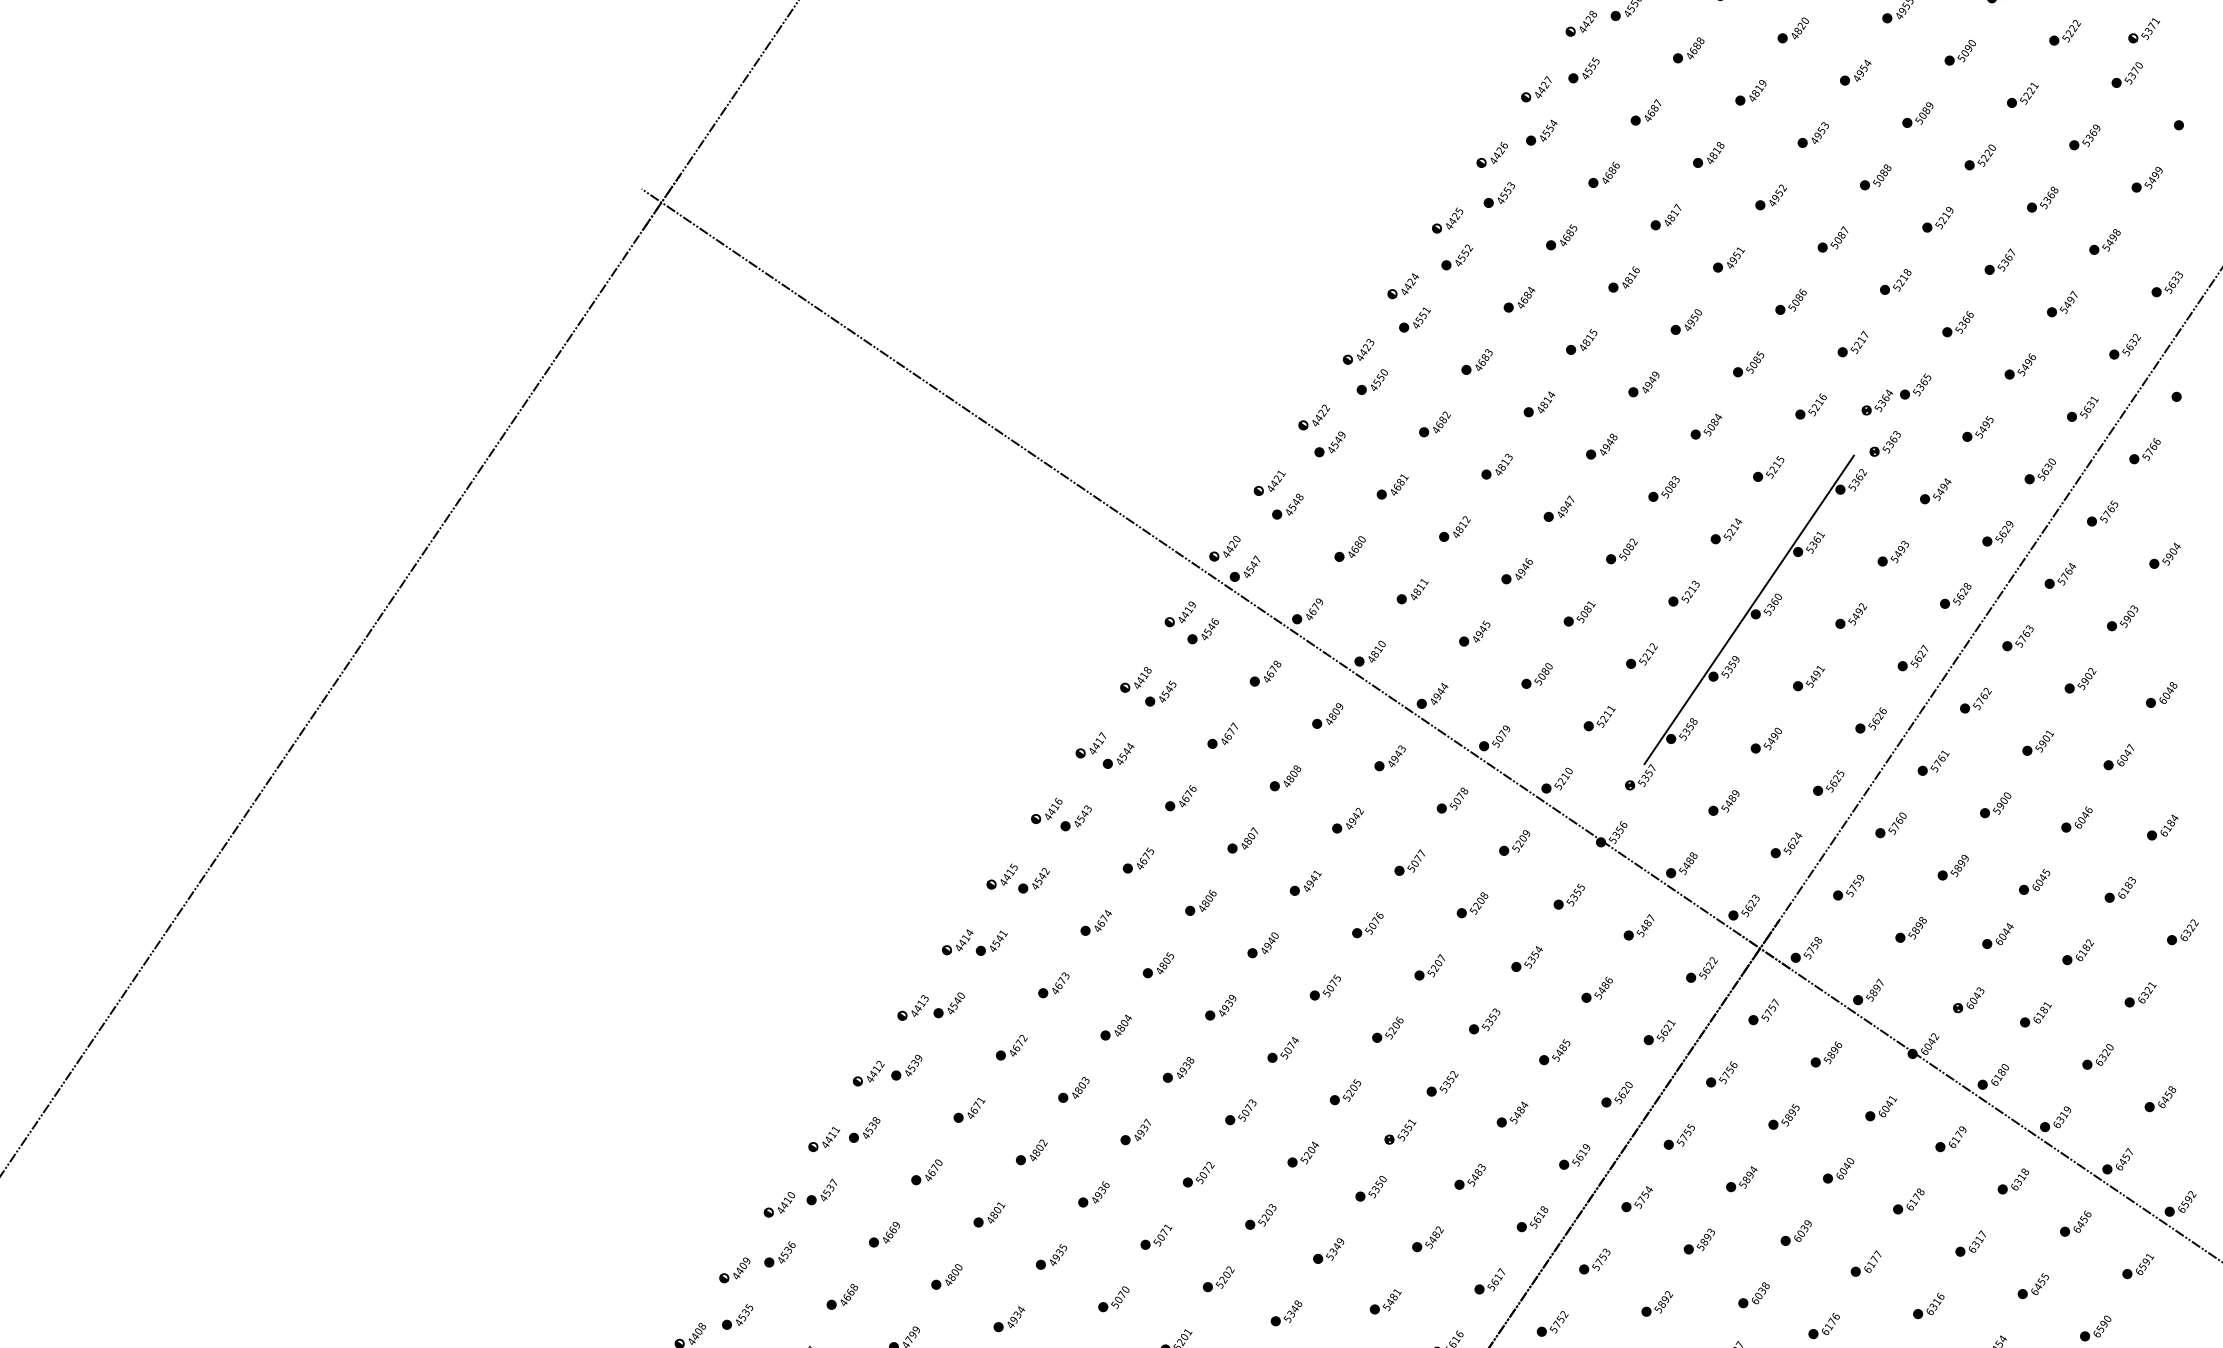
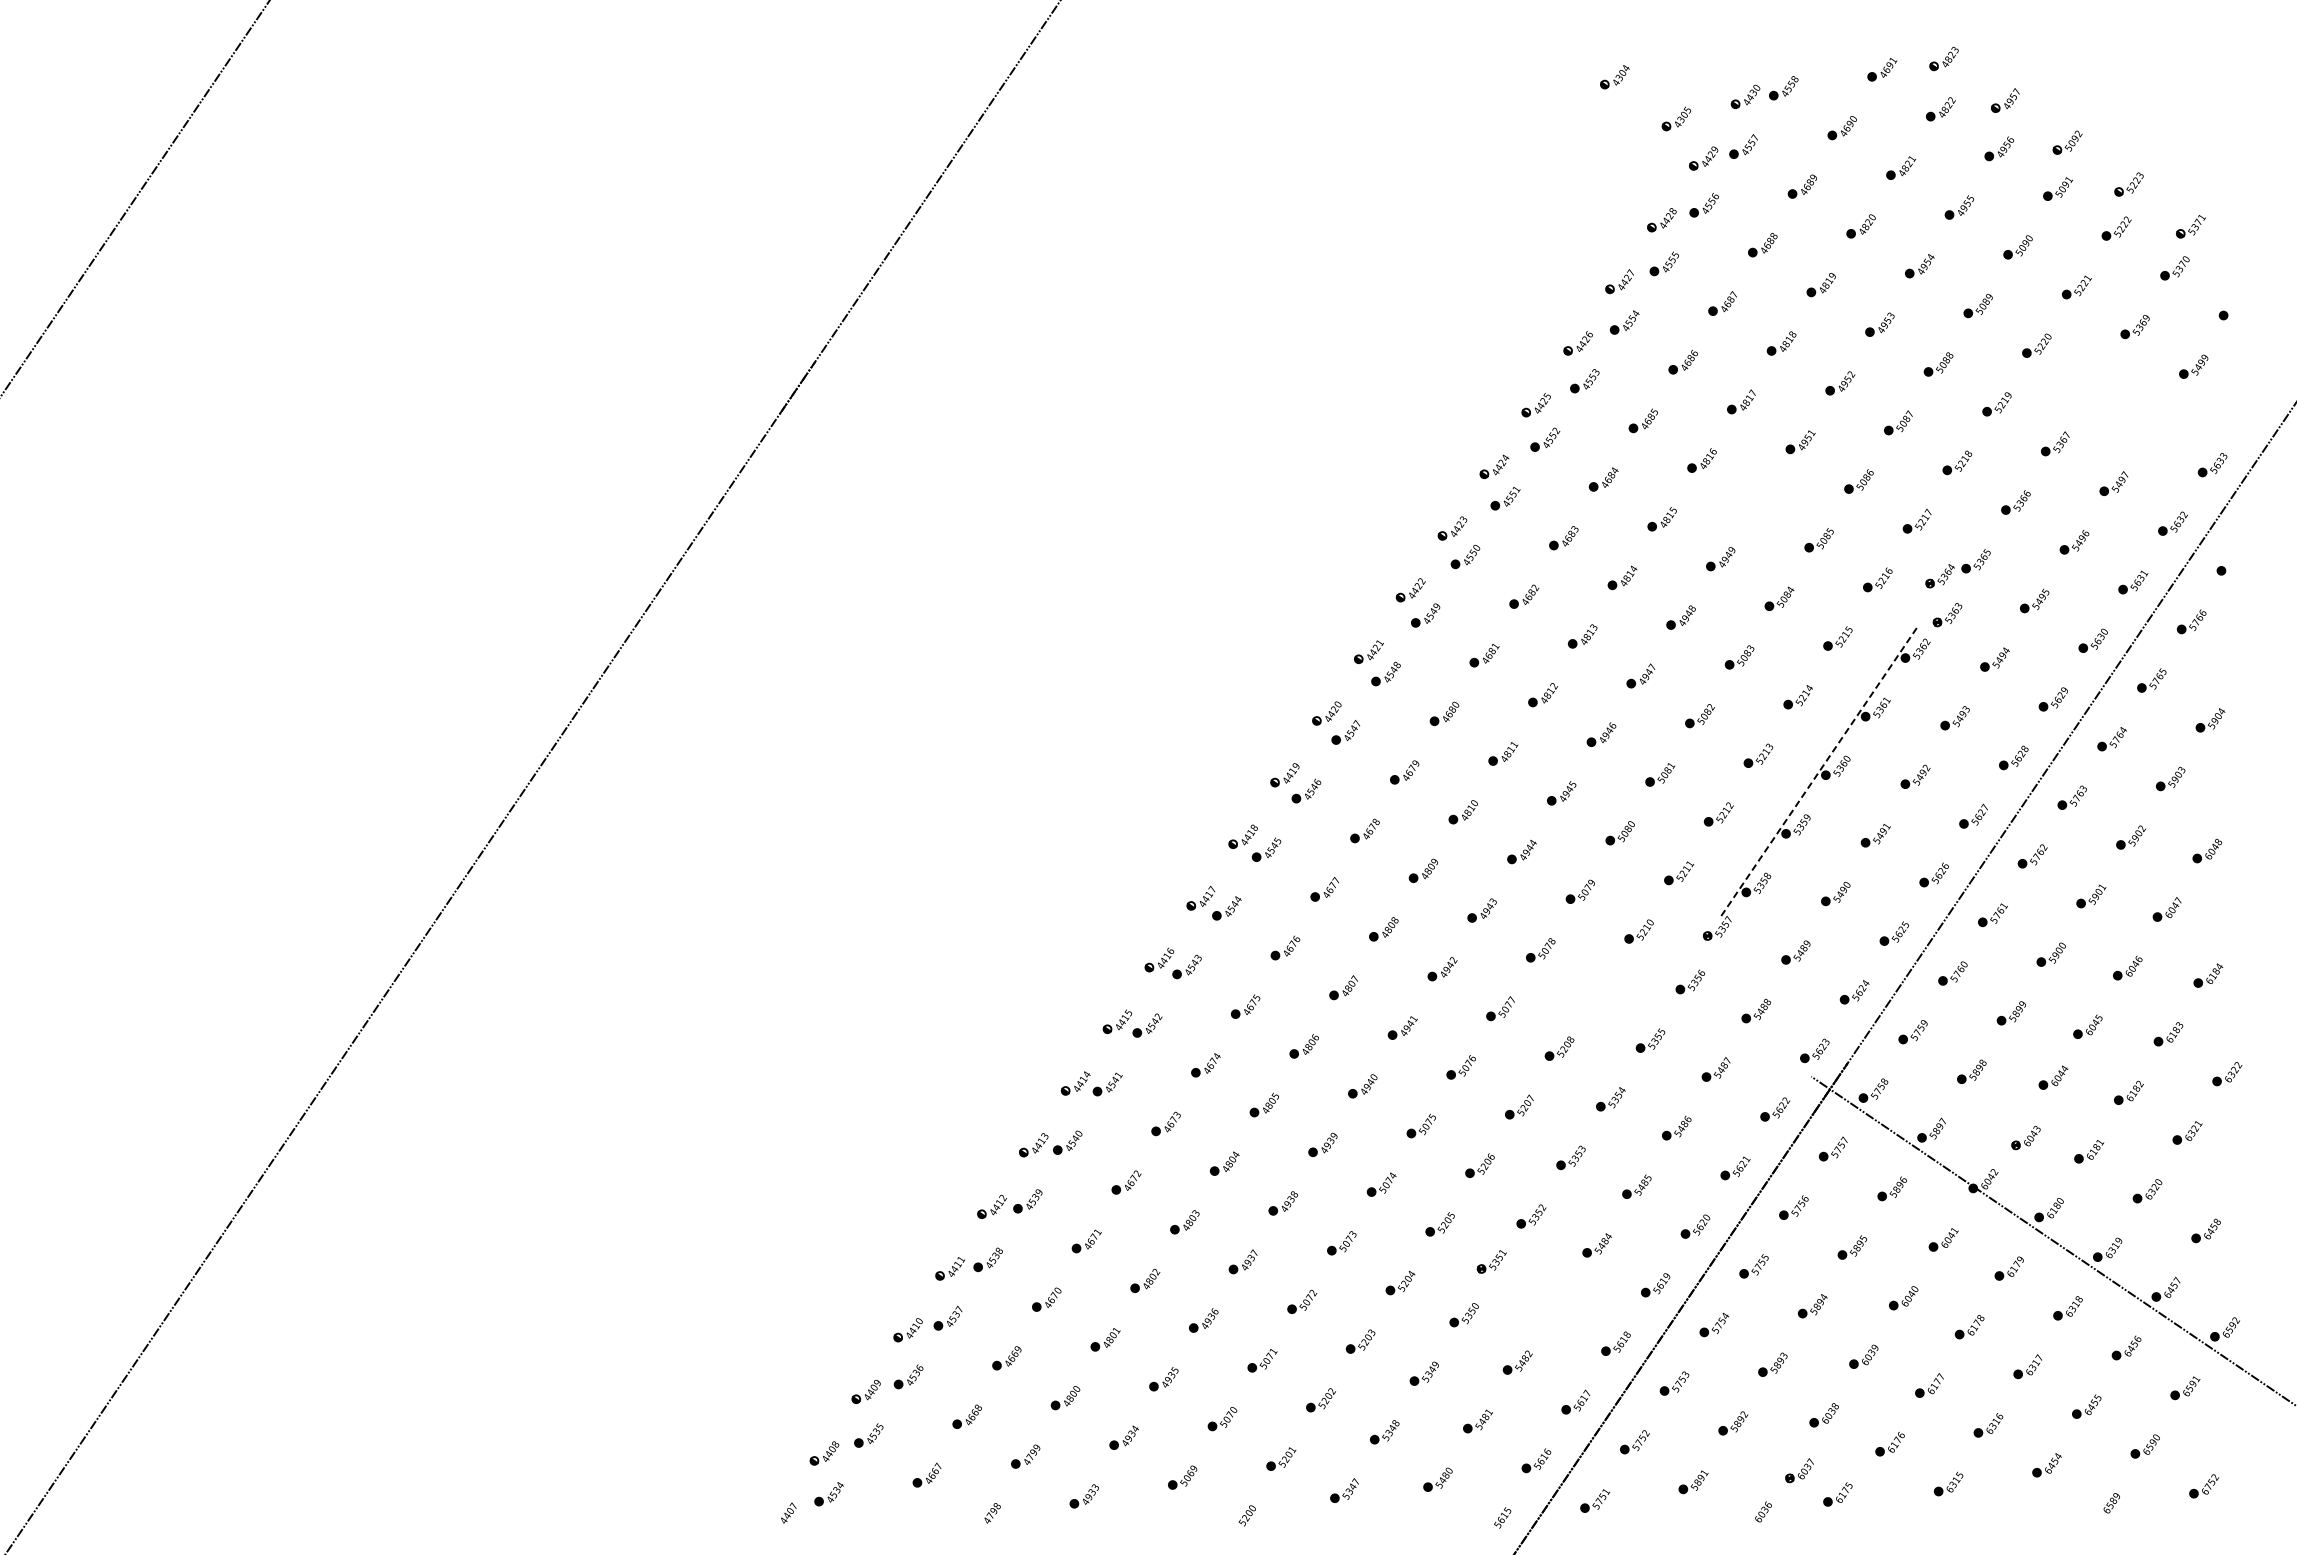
part: (2042, 199) -> (2095, 385), removed
part: (2104, 242) -> (2153, 425), removed
part: (1686, 322) -> (1760, 500), removed
line: (1216, 578) -> (1318, 741), removed
line: (1749, 609) -> (1819, 770), solid -> dashed
part: (1513, 843) -> (1598, 990), removed
part: (1469, 1177) -> (1556, 1304), removed

